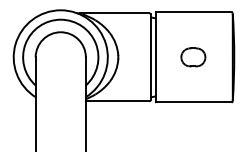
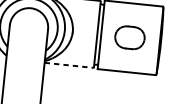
part: (193, 57) -> (130, 37), size x1.6
line: (117, 101) -> (68, 65), solid -> dashed

